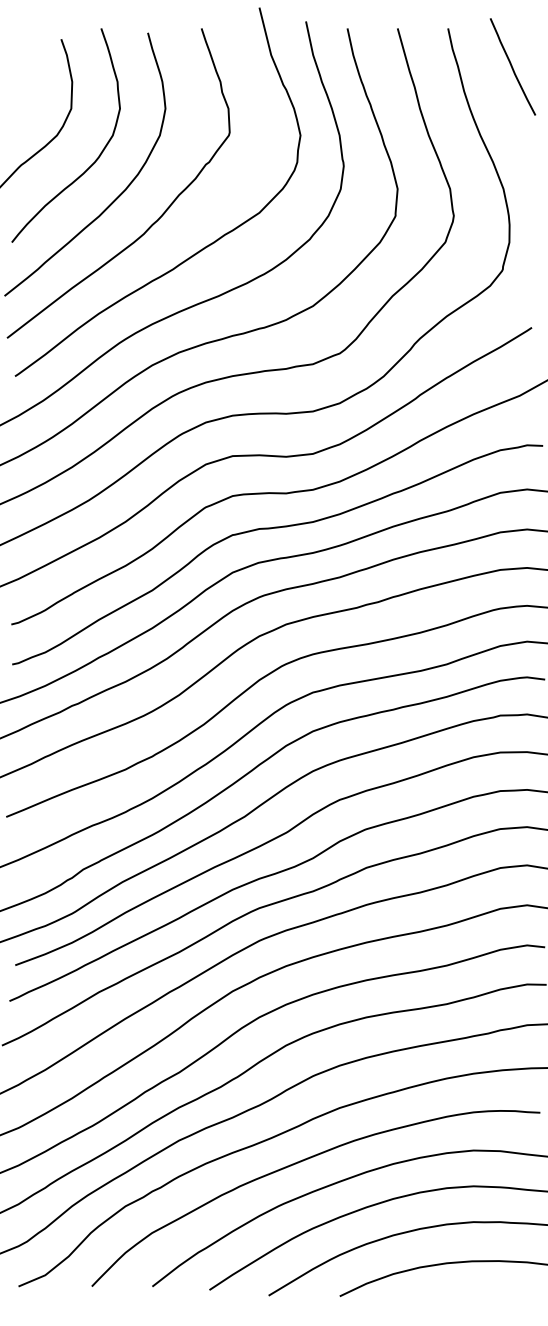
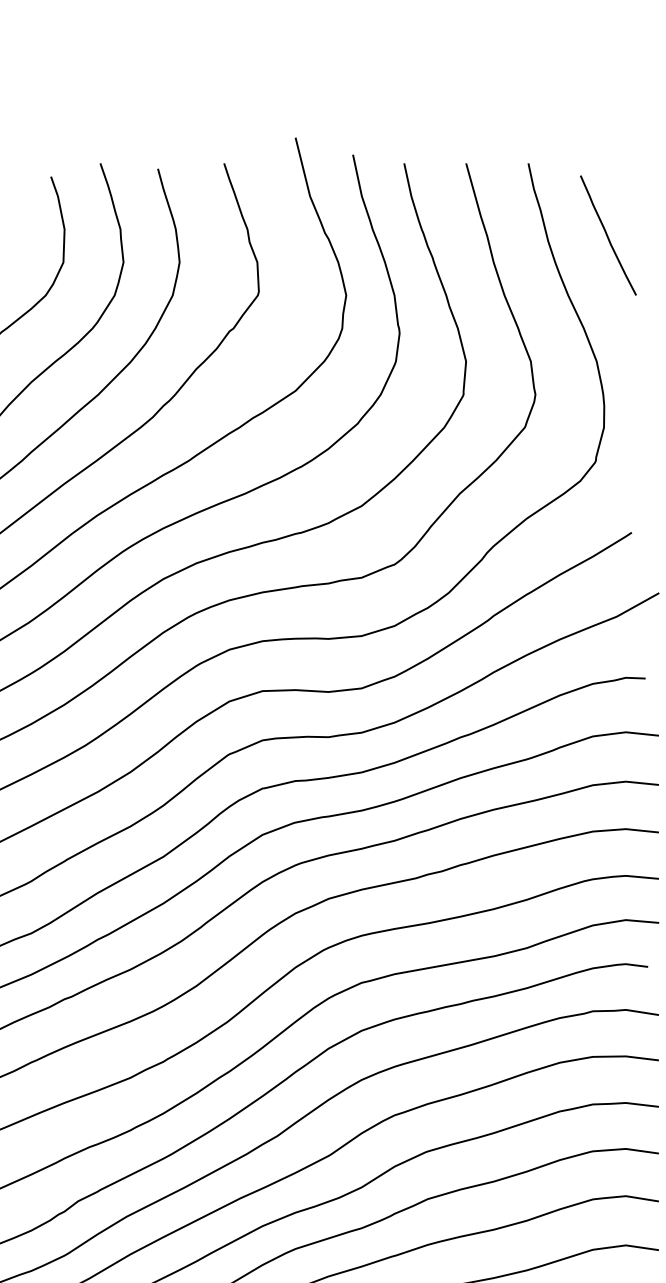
curve: (512, 66) -> (607, 235), moved

